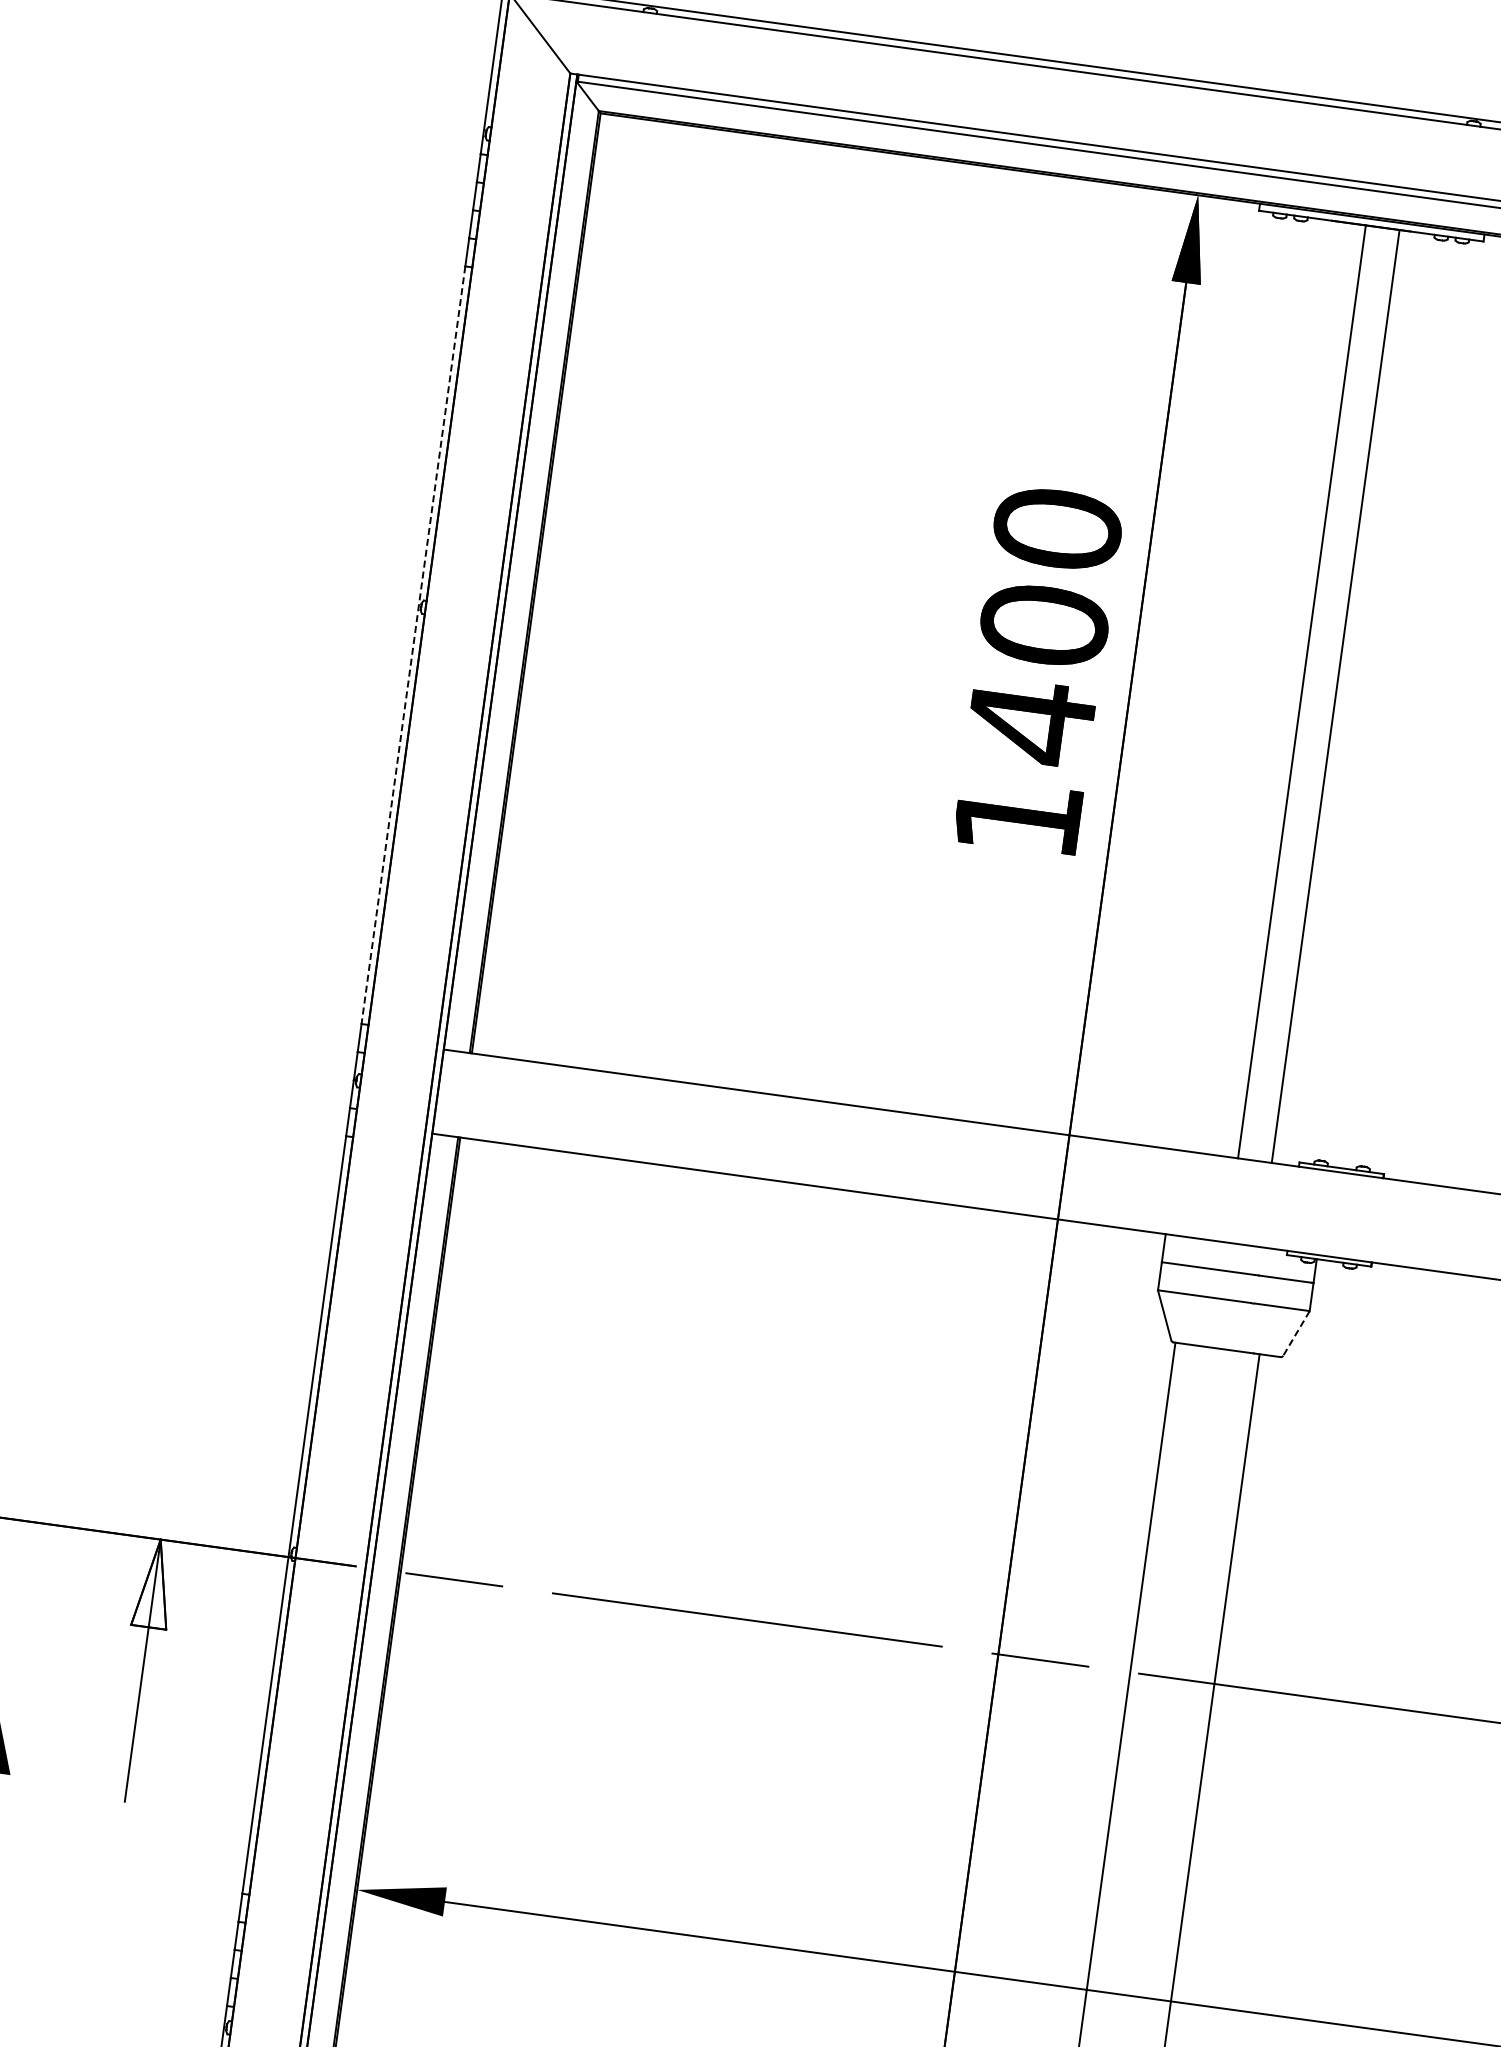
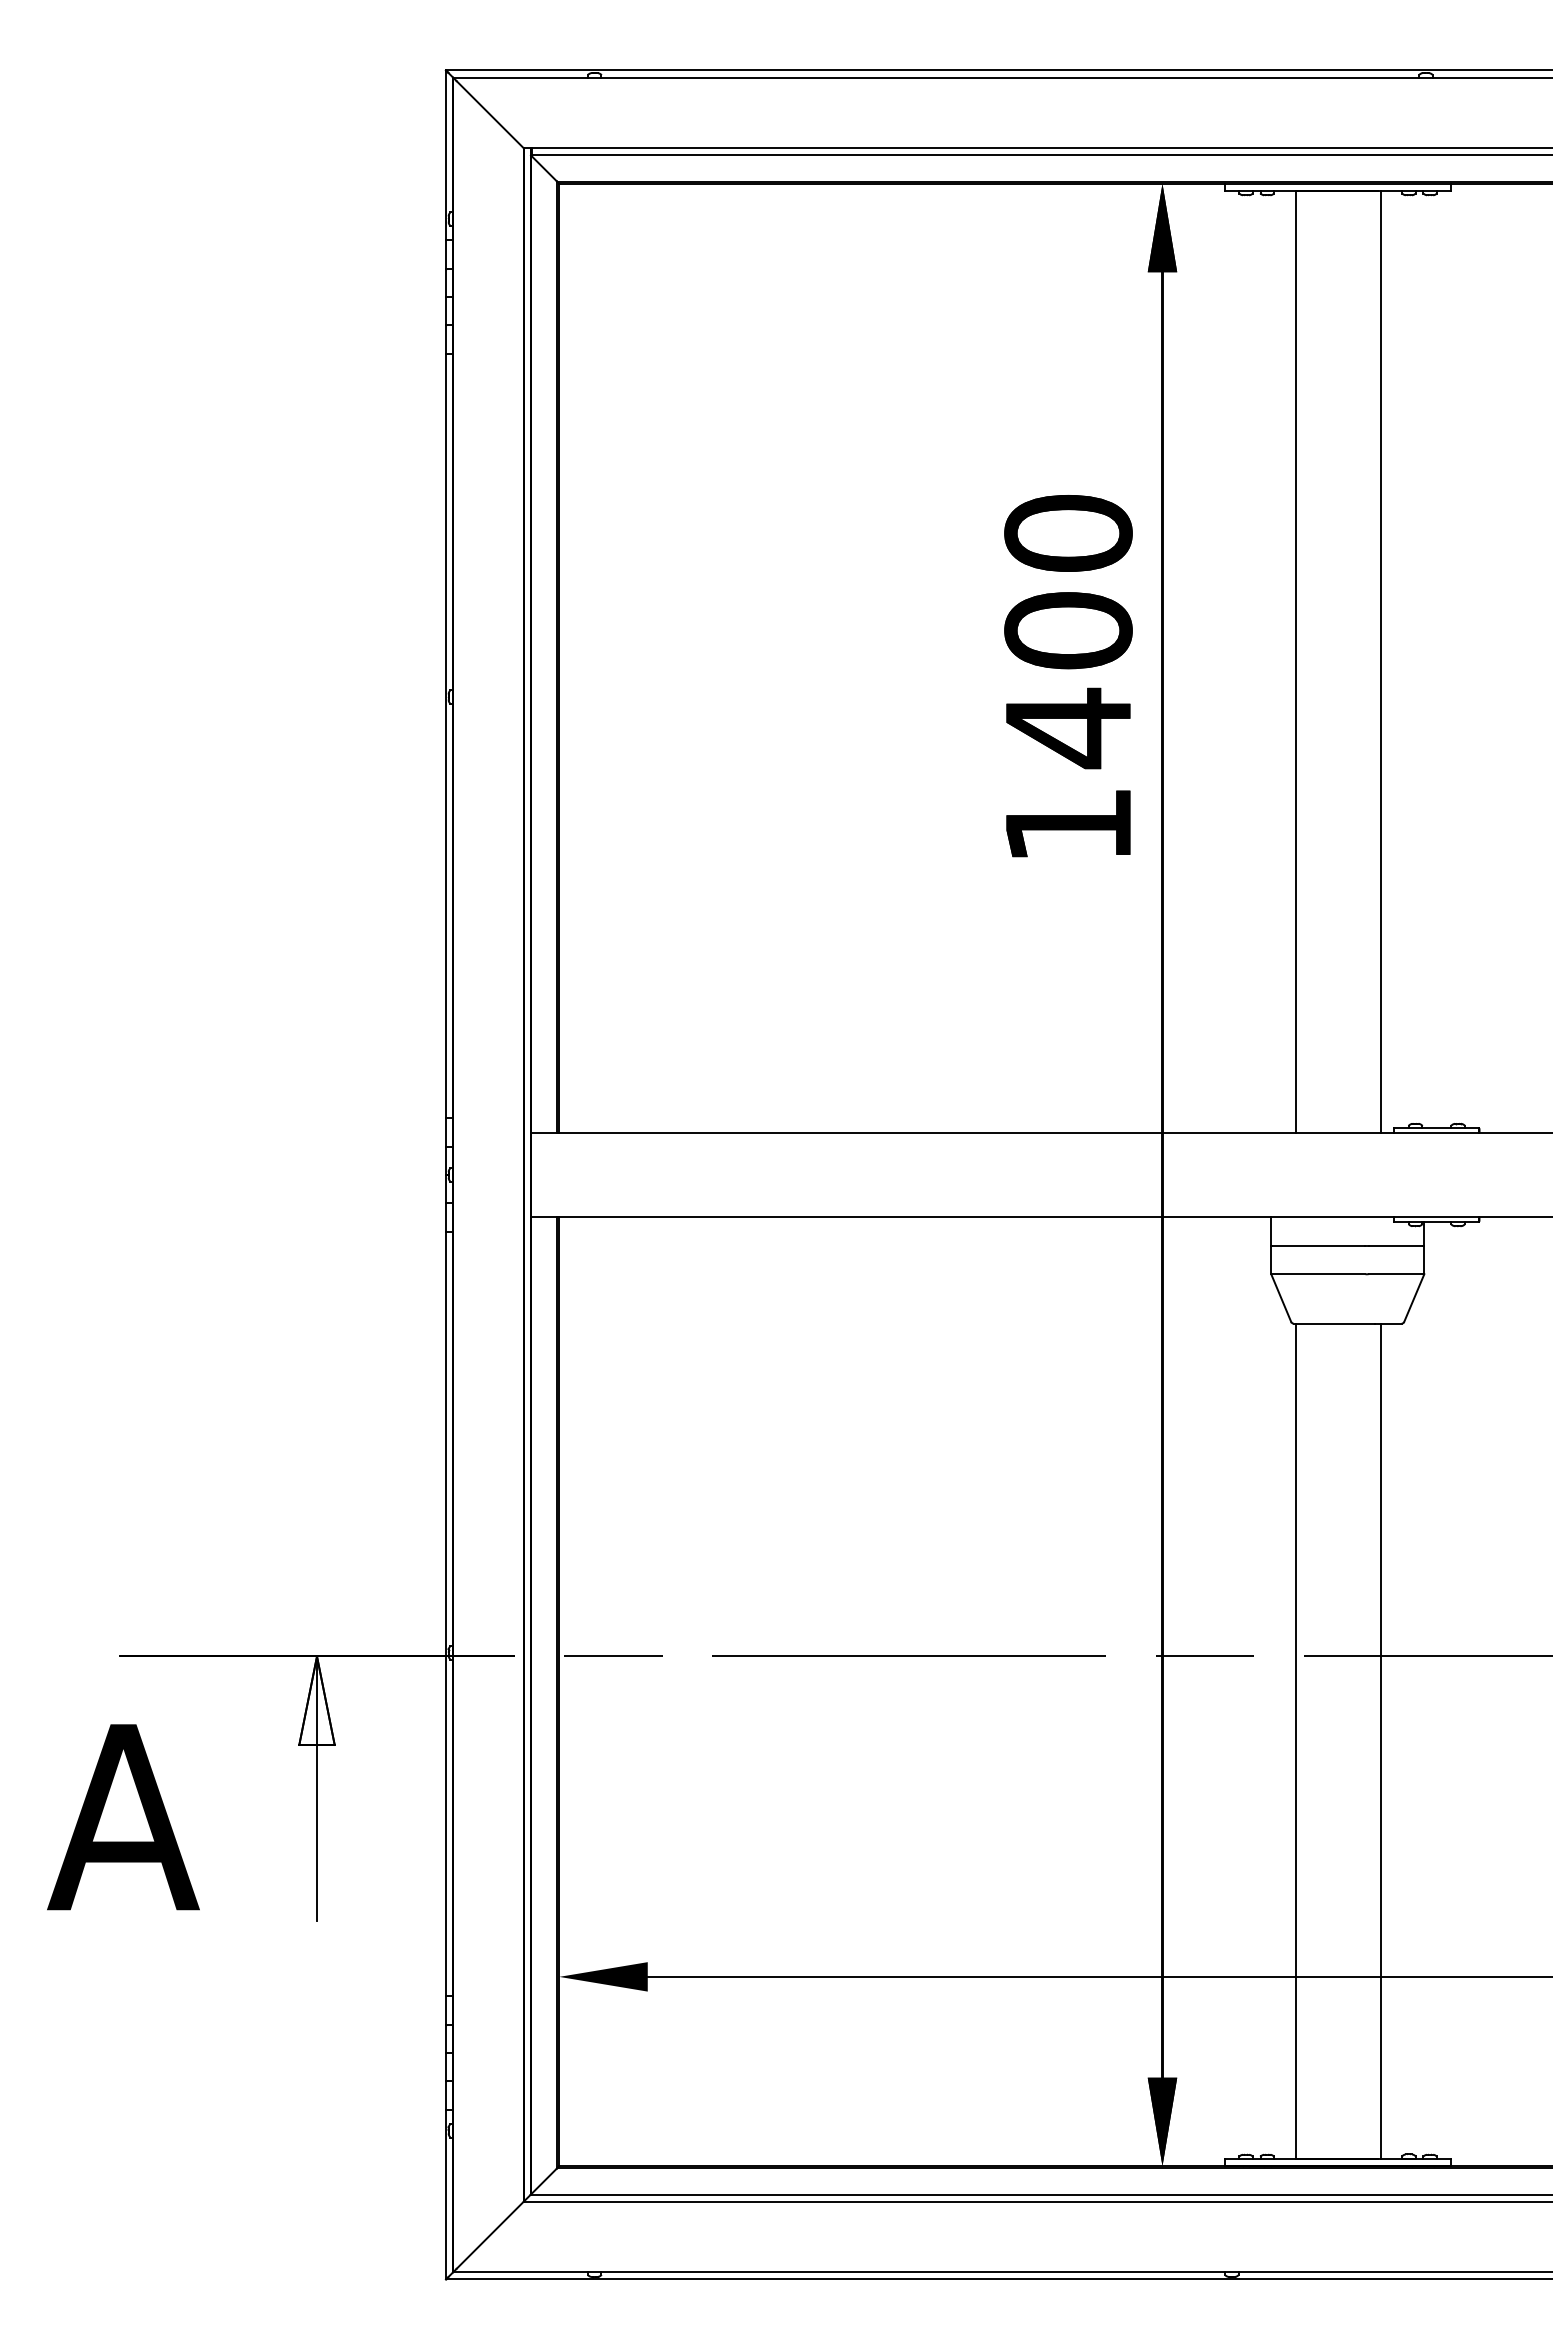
line: (413, 645) -> (446, 736), dashed -> solid
line: (1301, 691) -> (1380, 661), moved
line: (1335, 696) -> (1295, 661), moved
line: (1296, 1333) -> (1414, 1298), dashed -> solid

